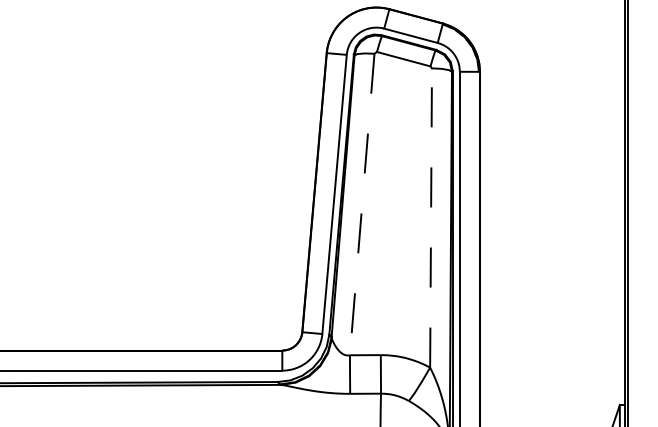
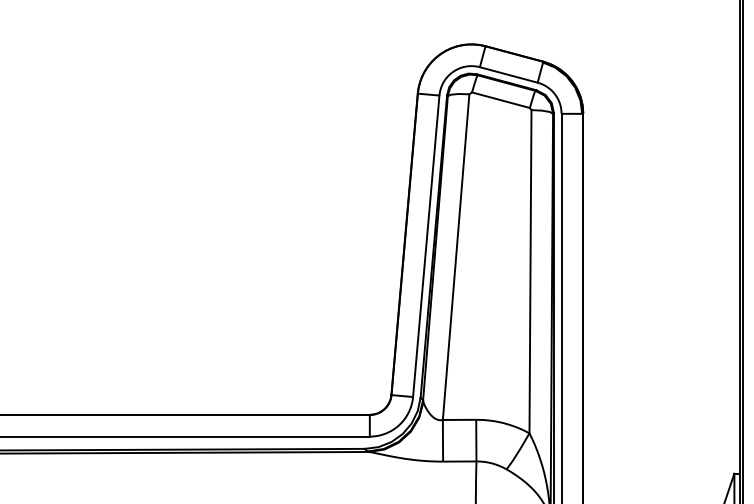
line: (362, 204) -> (456, 257), dashed -> solid
line: (431, 217) -> (530, 271), dashed -> solid

